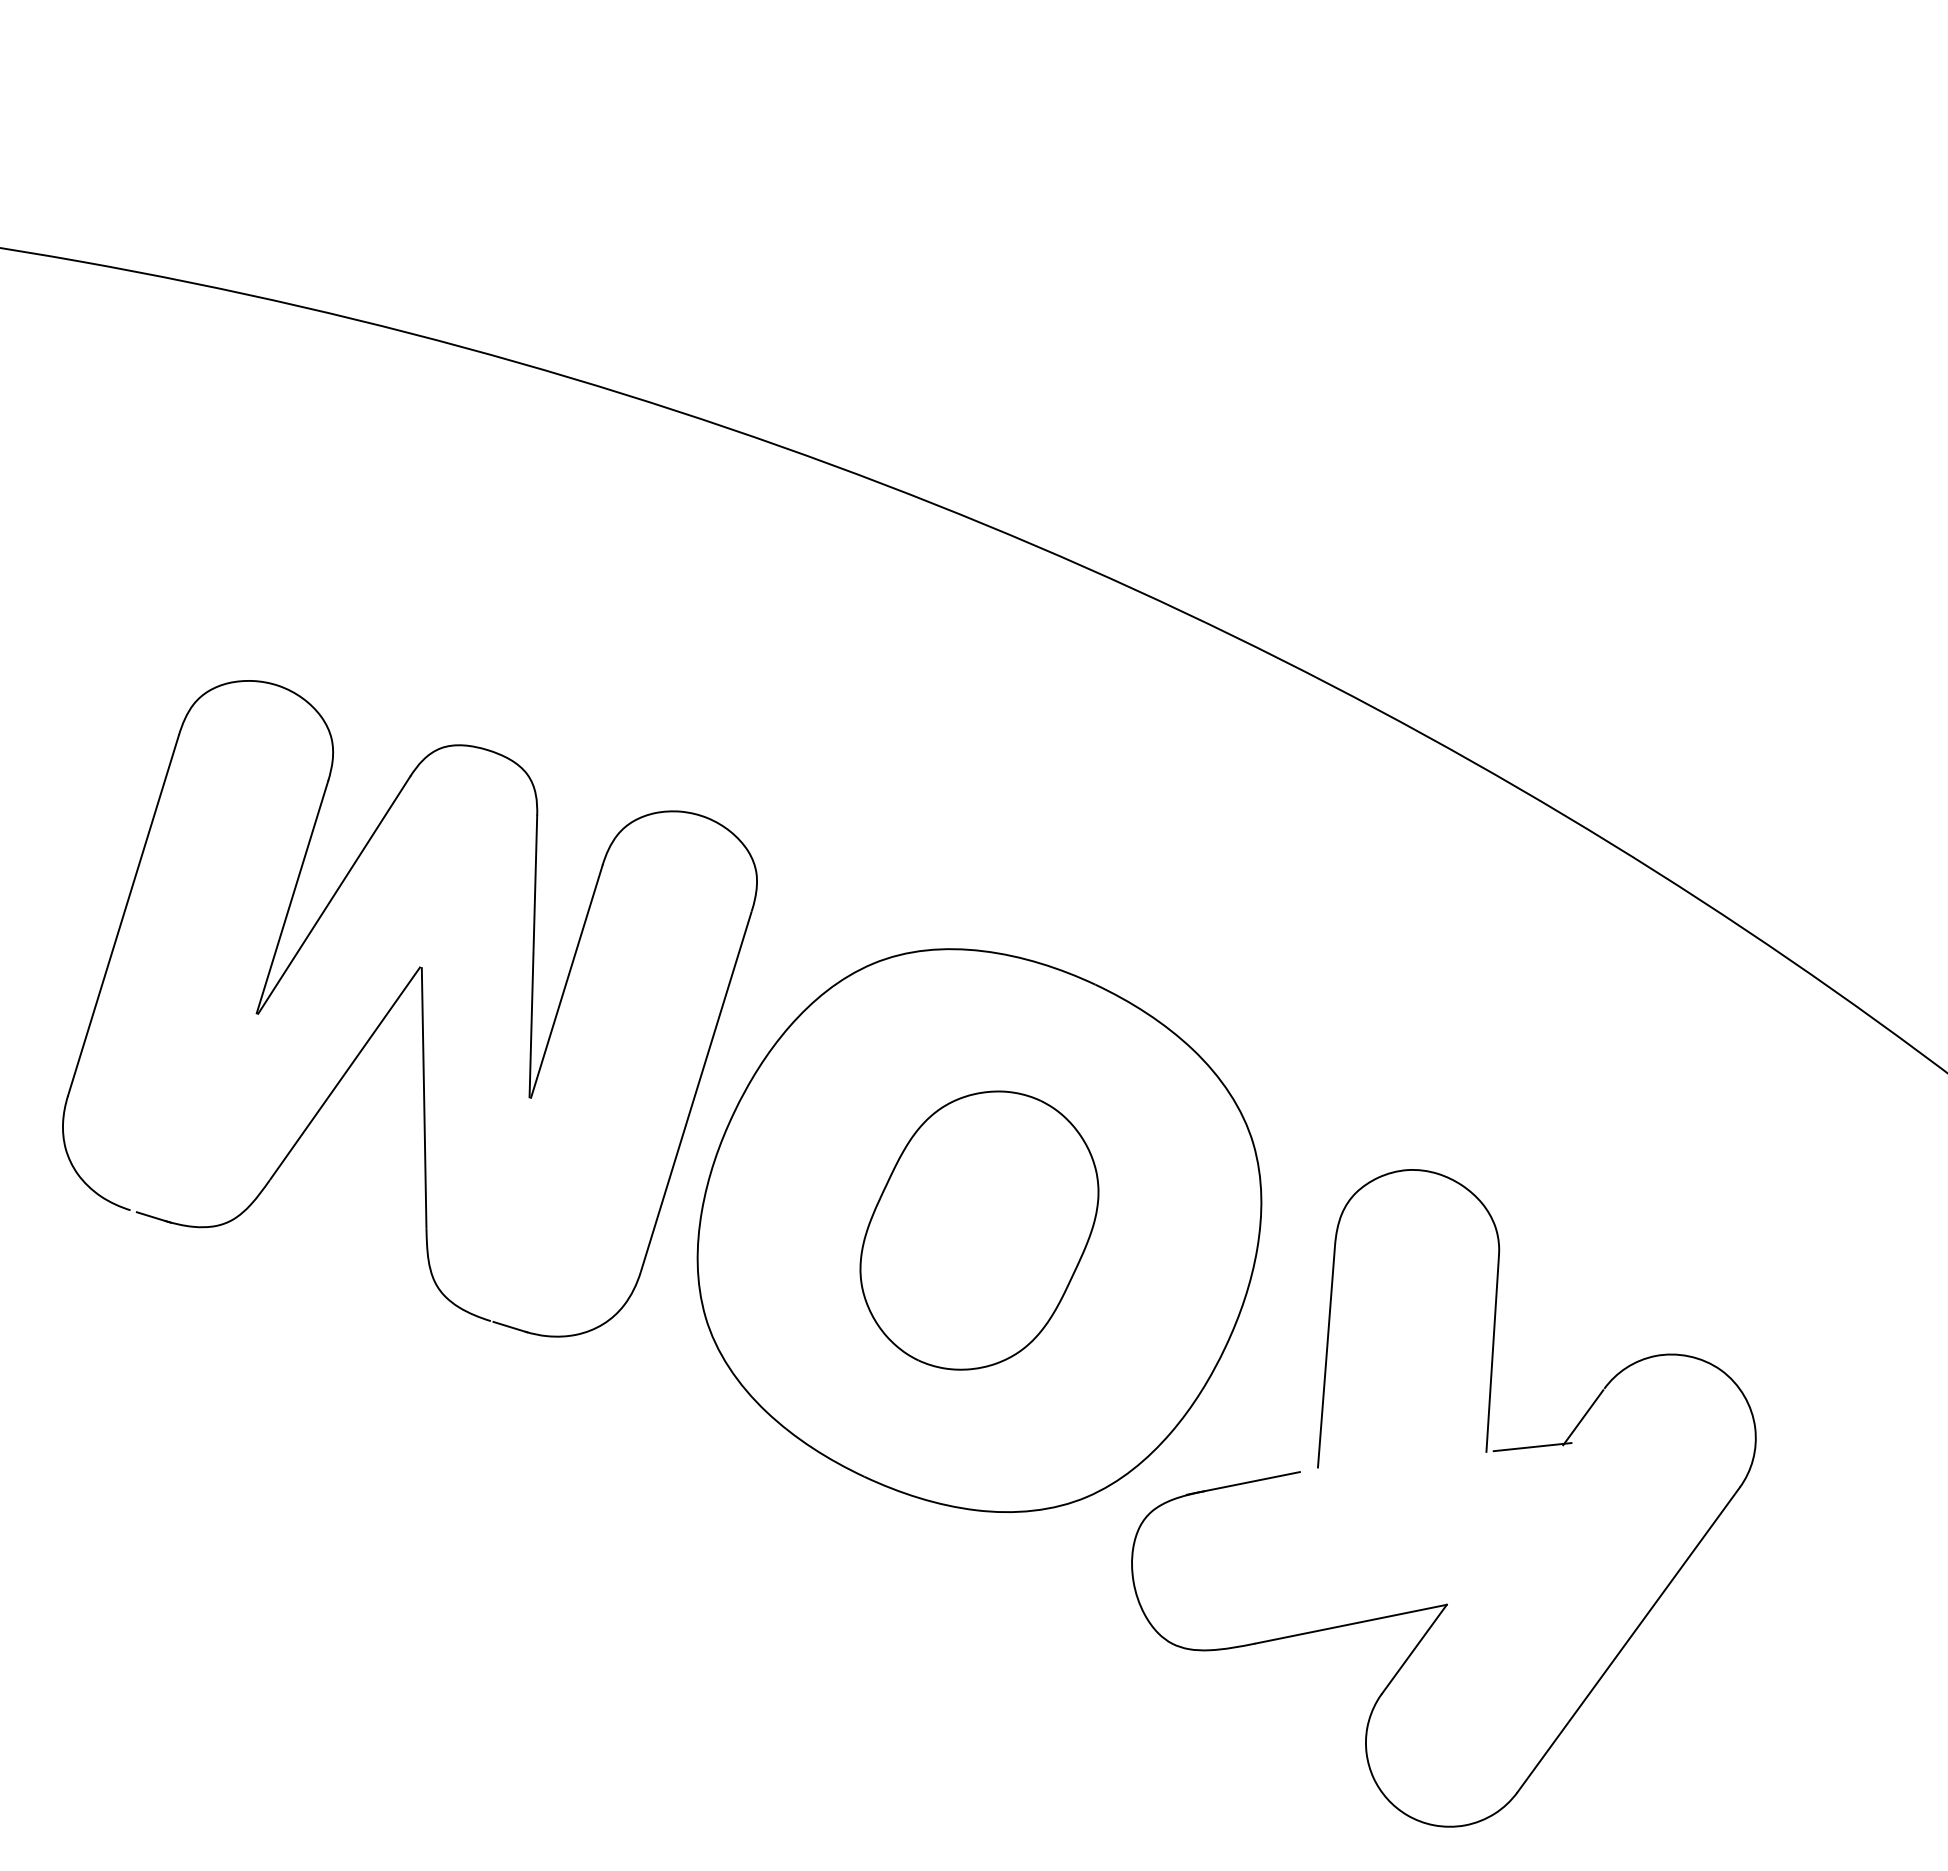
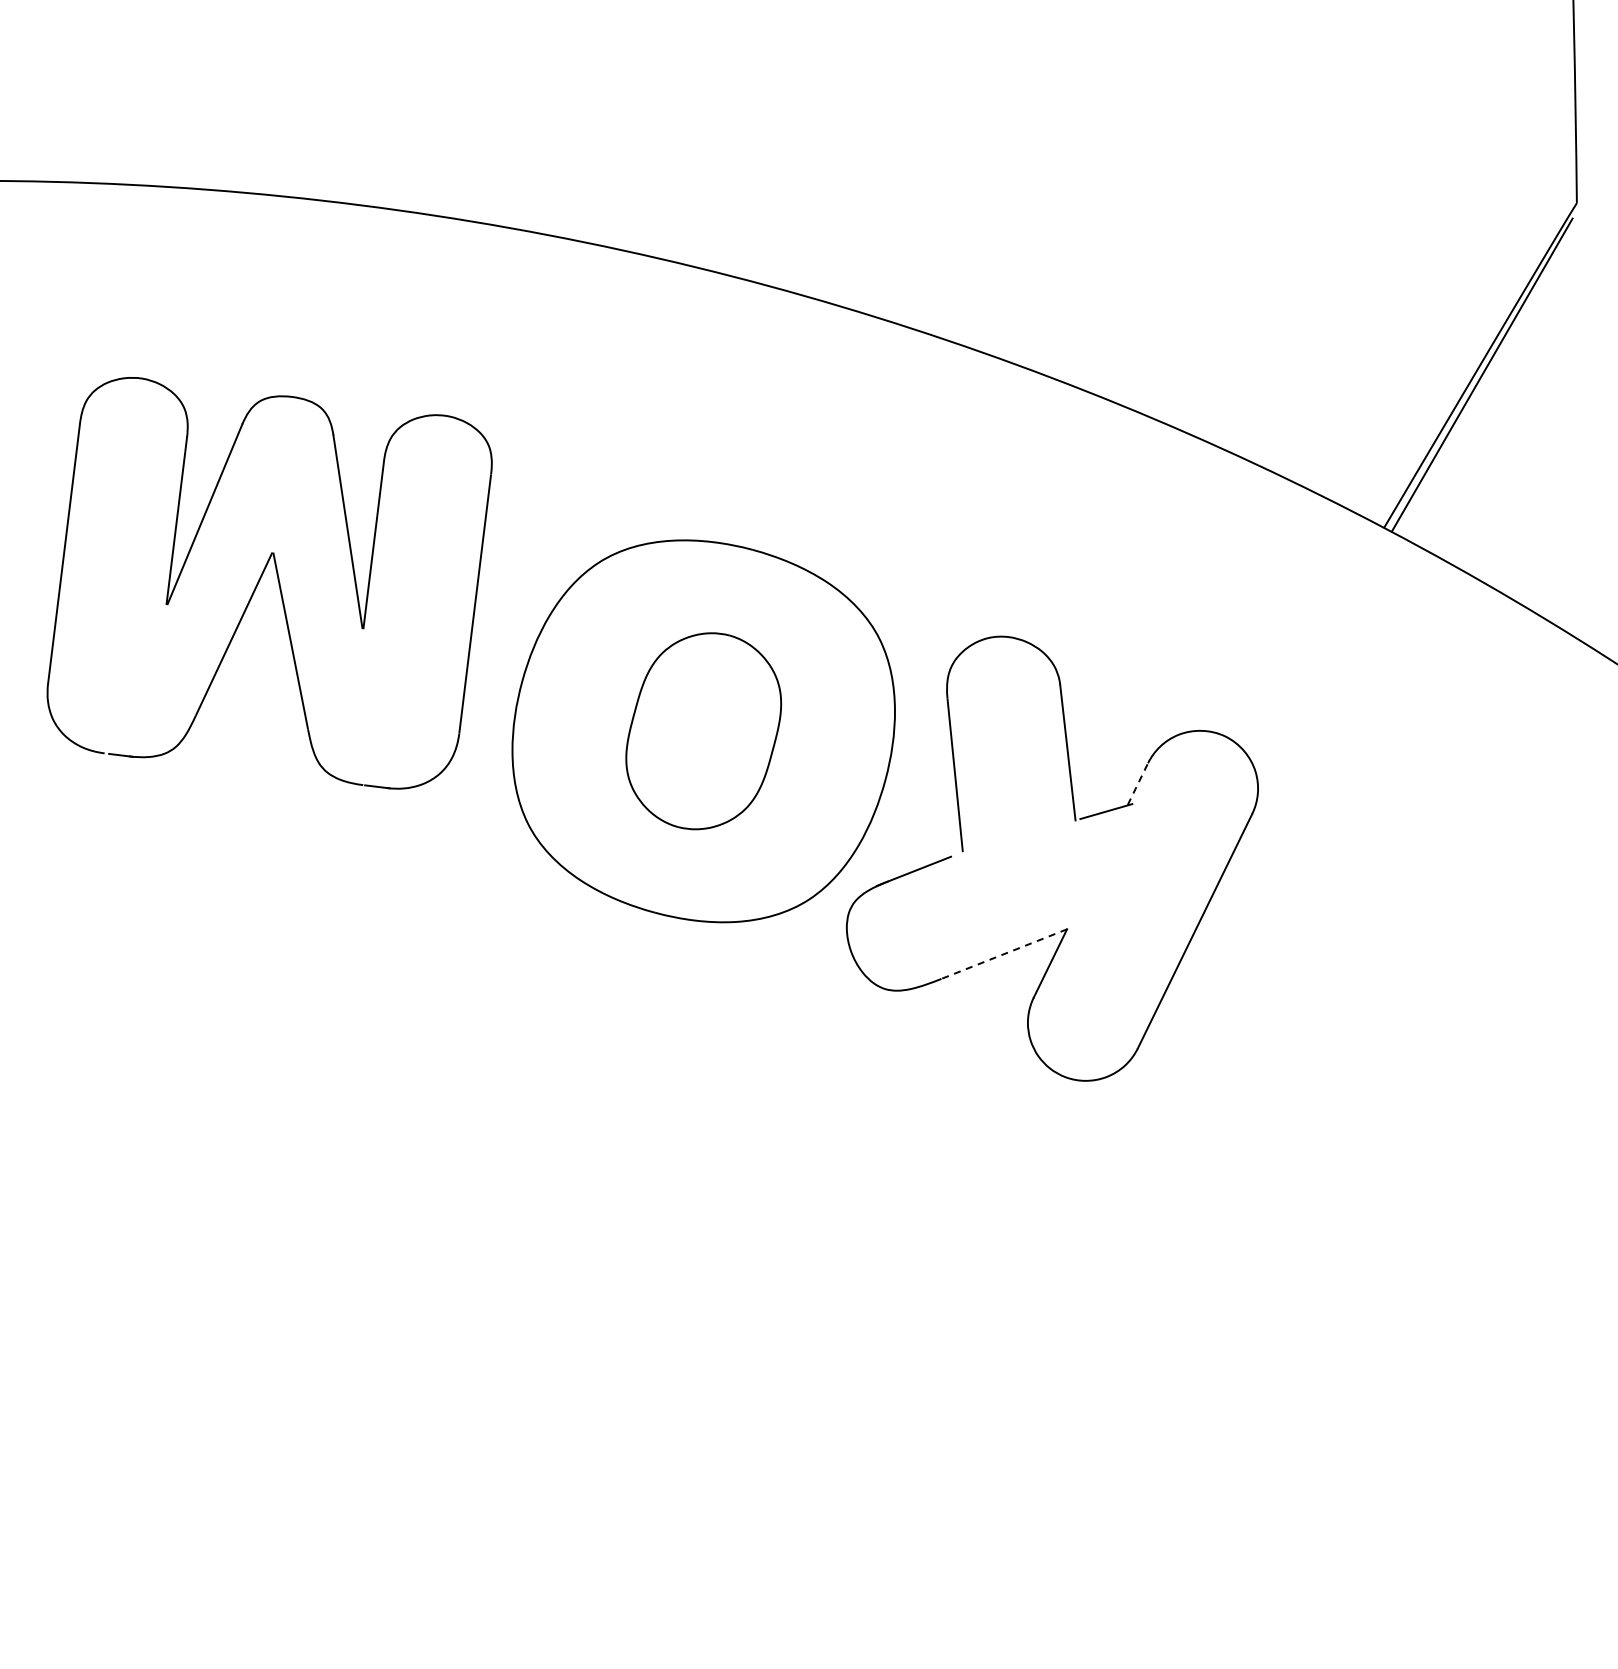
part: (420, 1007) -> (277, 580), moved
line: (1583, 1417) -> (1137, 785), solid -> dashed
line: (1351, 1624) -> (1004, 954), solid -> dashed

